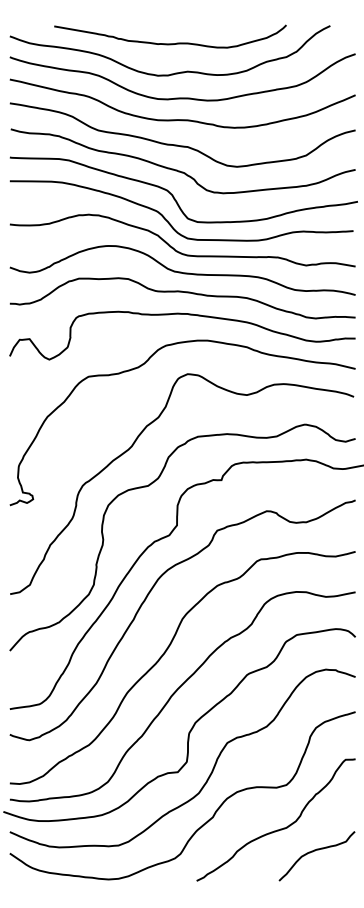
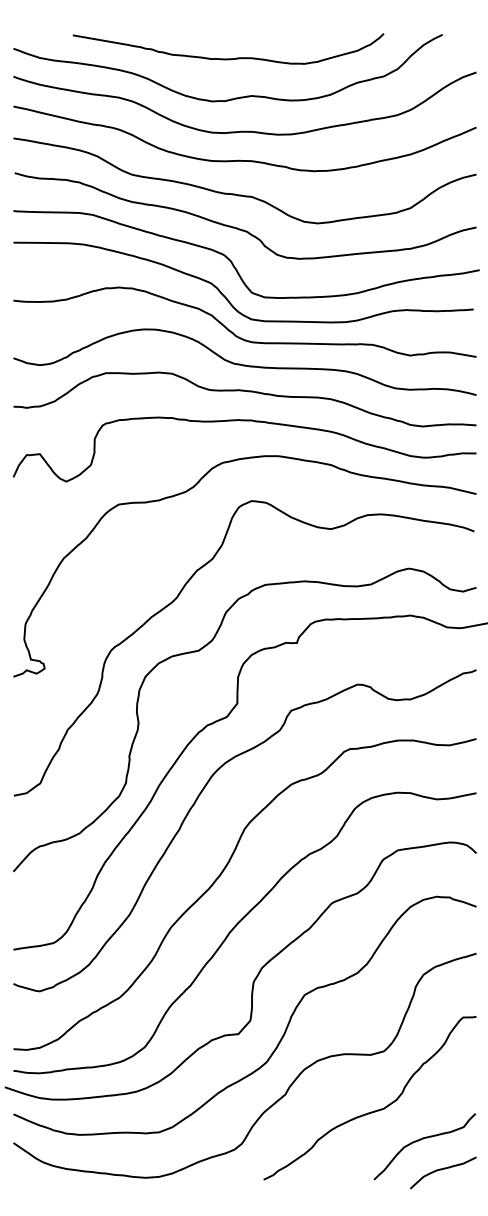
curve: (329, 874) -> (441, 1170), added

